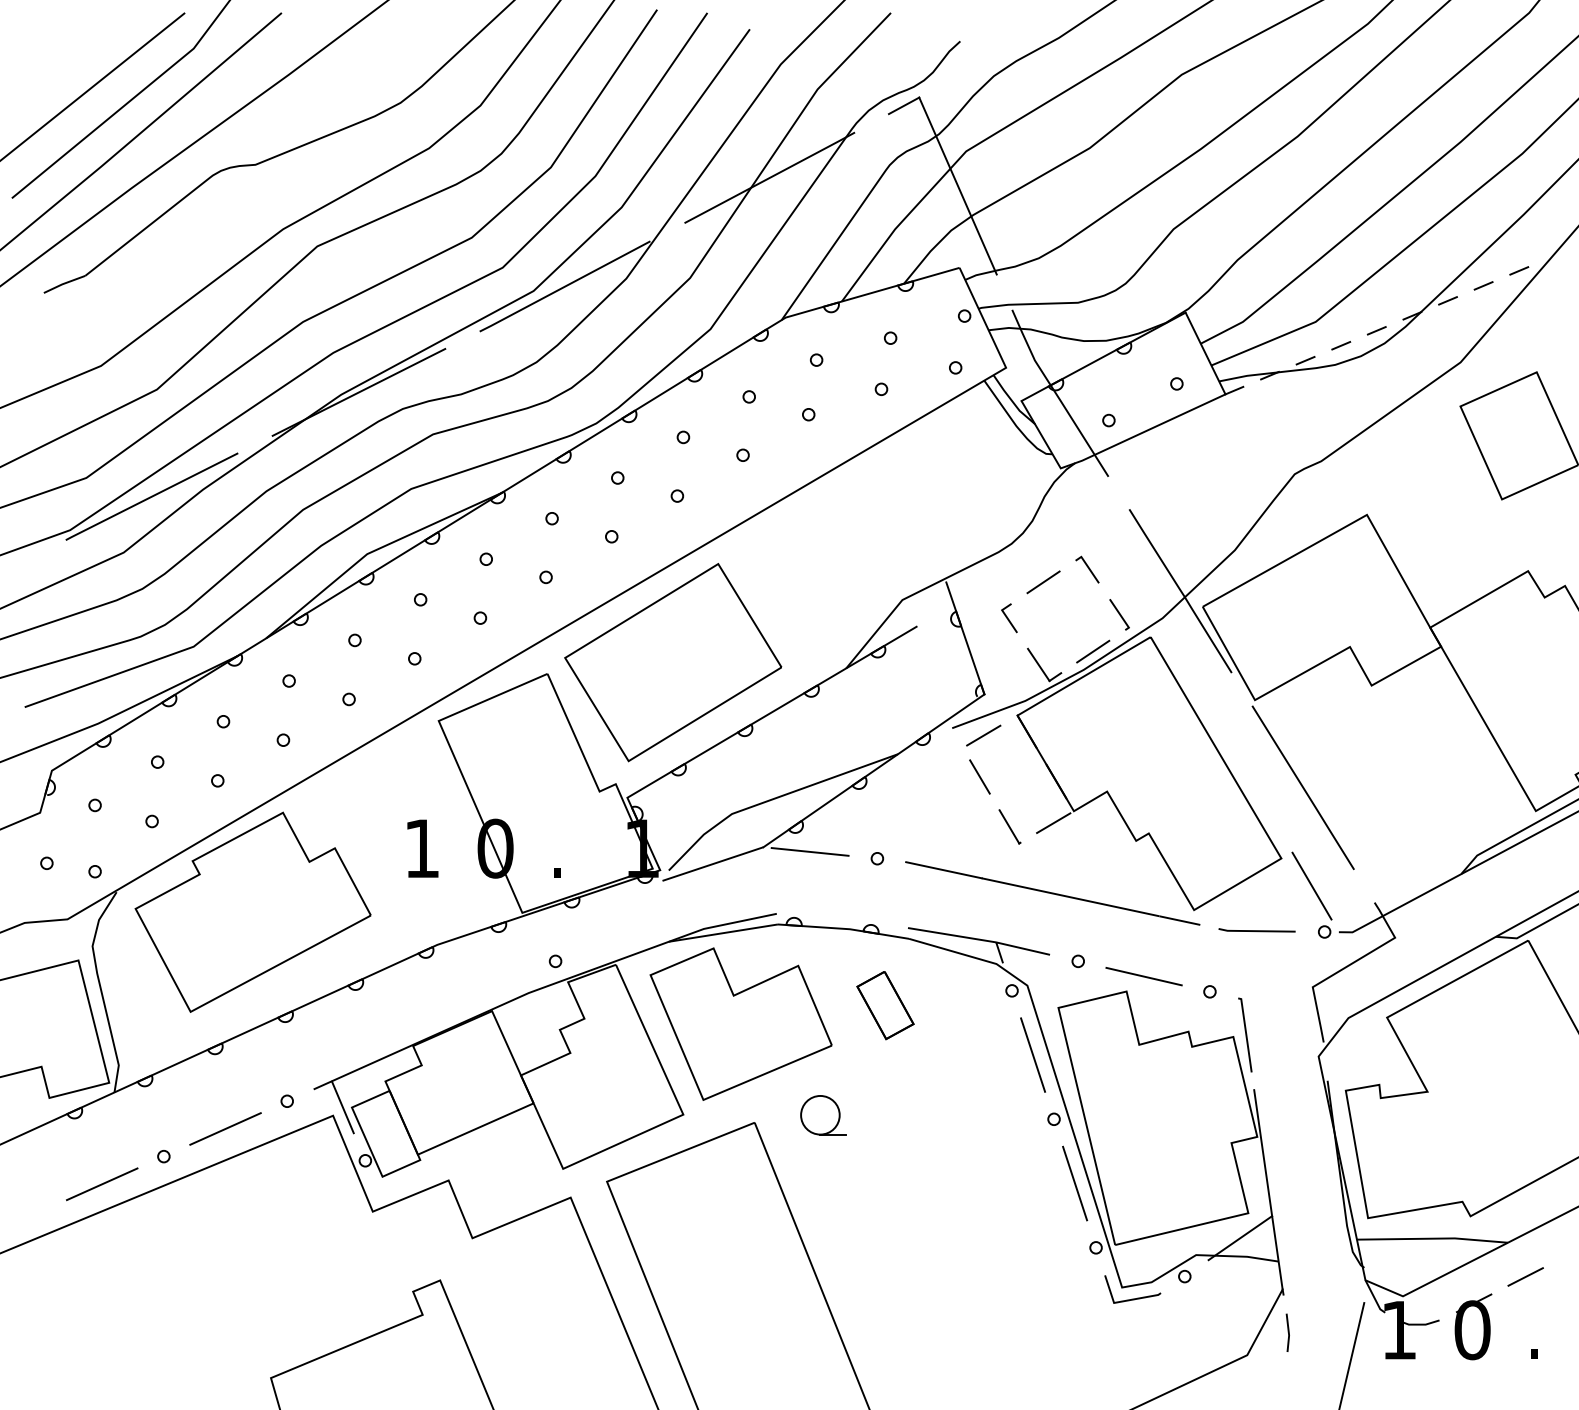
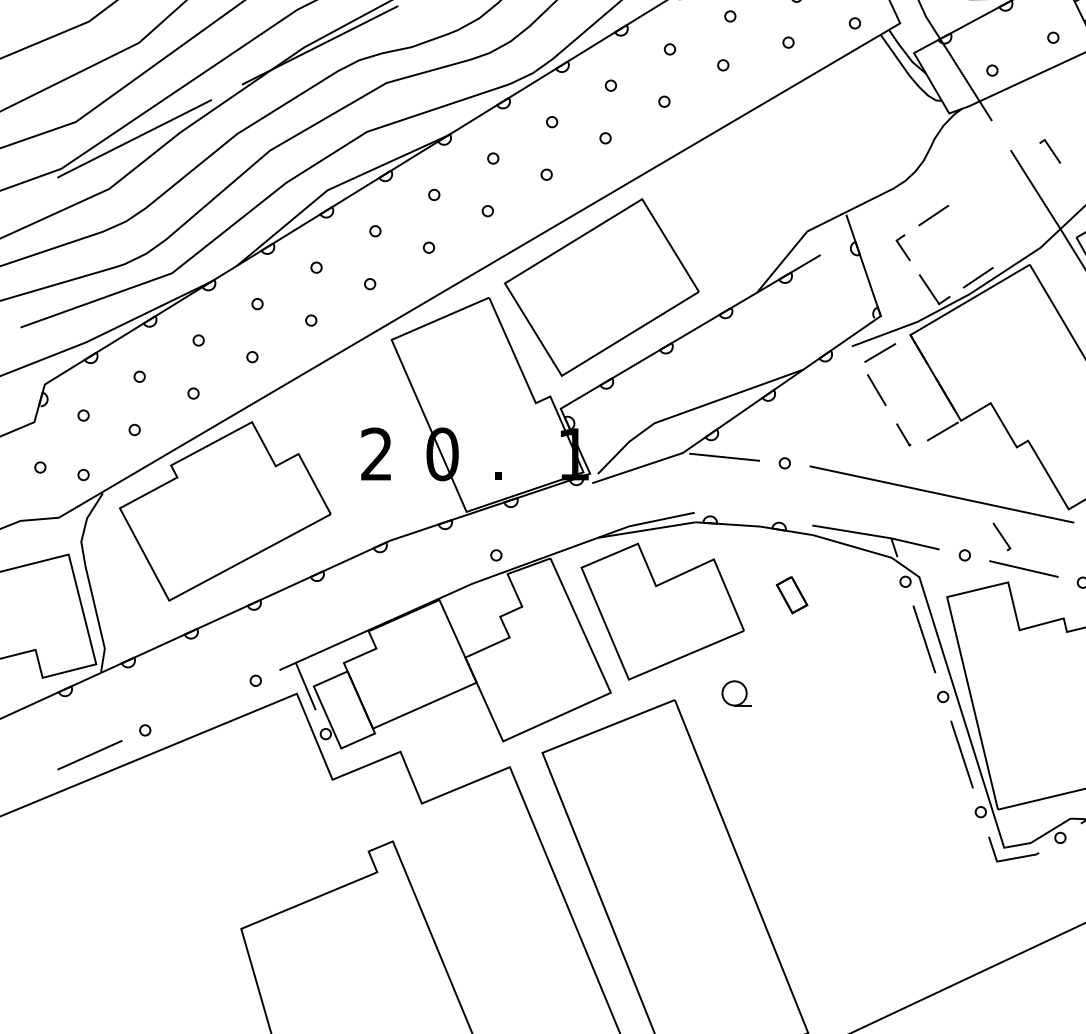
line: (1088, 569) -> (1051, 151), moved
line: (1119, 614) -> (1001, 536), moved
part: (1009, 826) -> (903, 434), size x0.7
text: (421, 847) -> (376, 453), 1 -> 2
part: (885, 1005) -> (792, 594), size x0.6
part: (823, 1115) -> (736, 693), size x0.7
line: (225, 1128) -> (200, 705), removed

